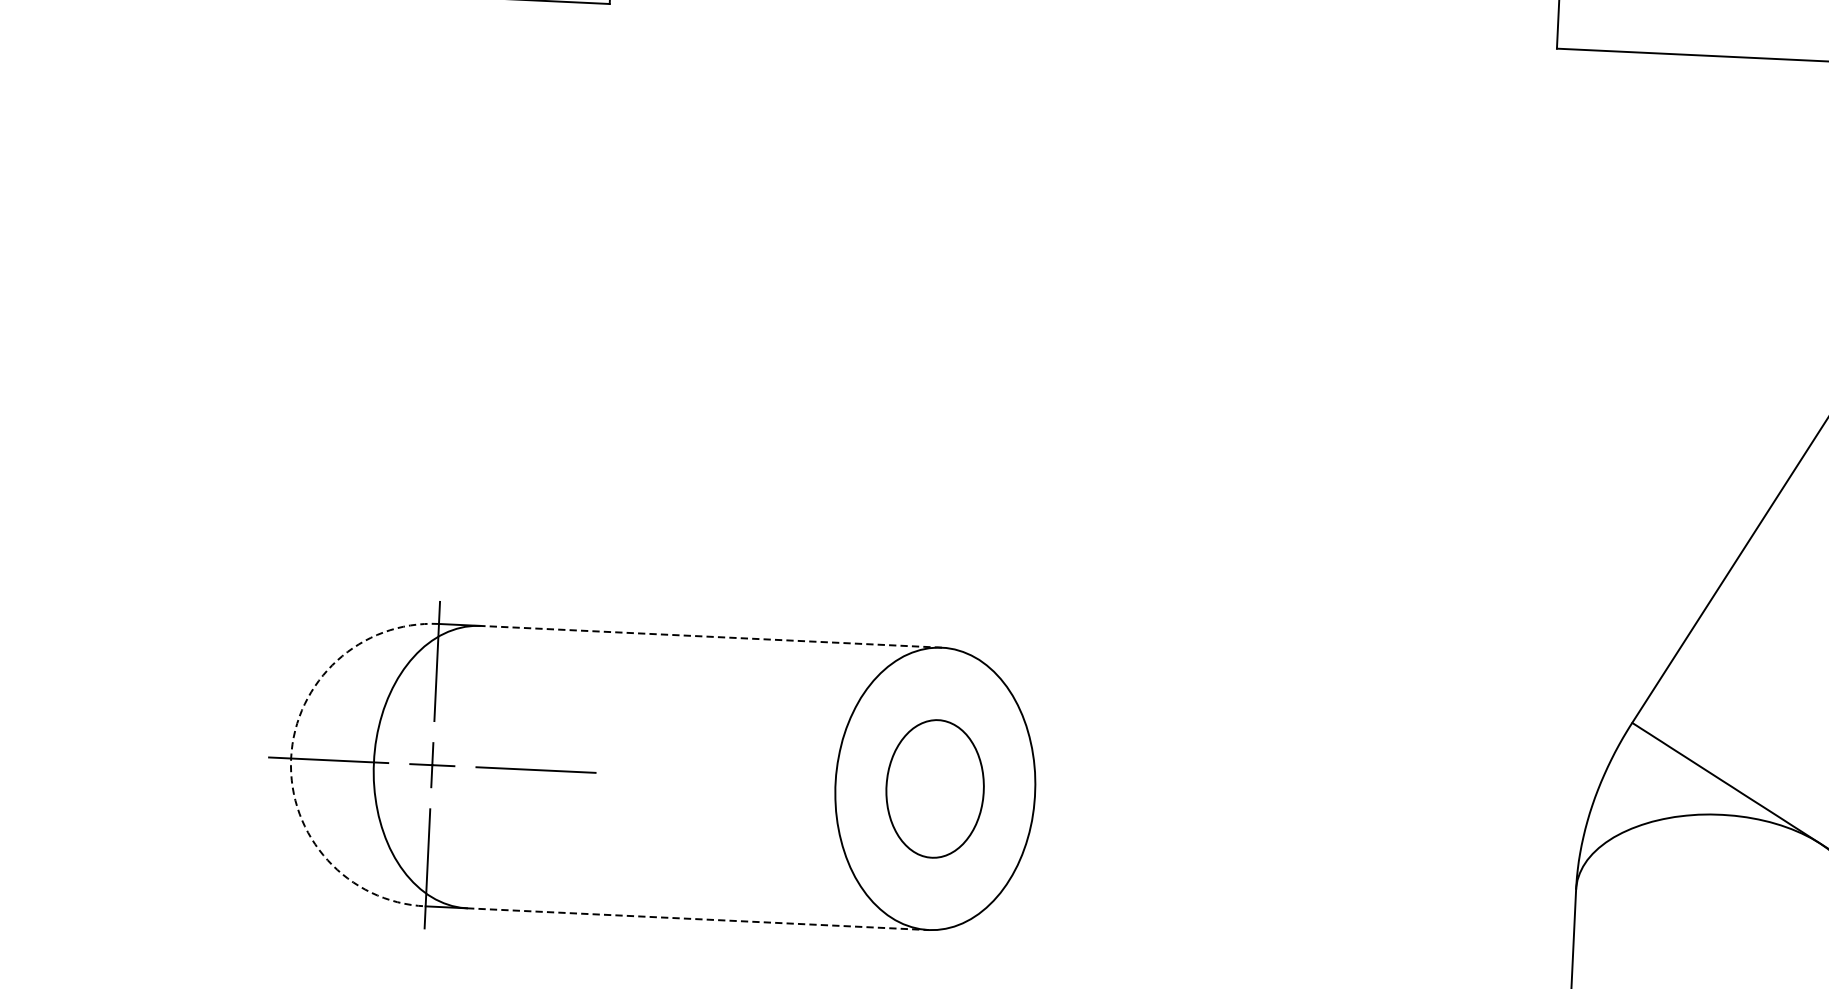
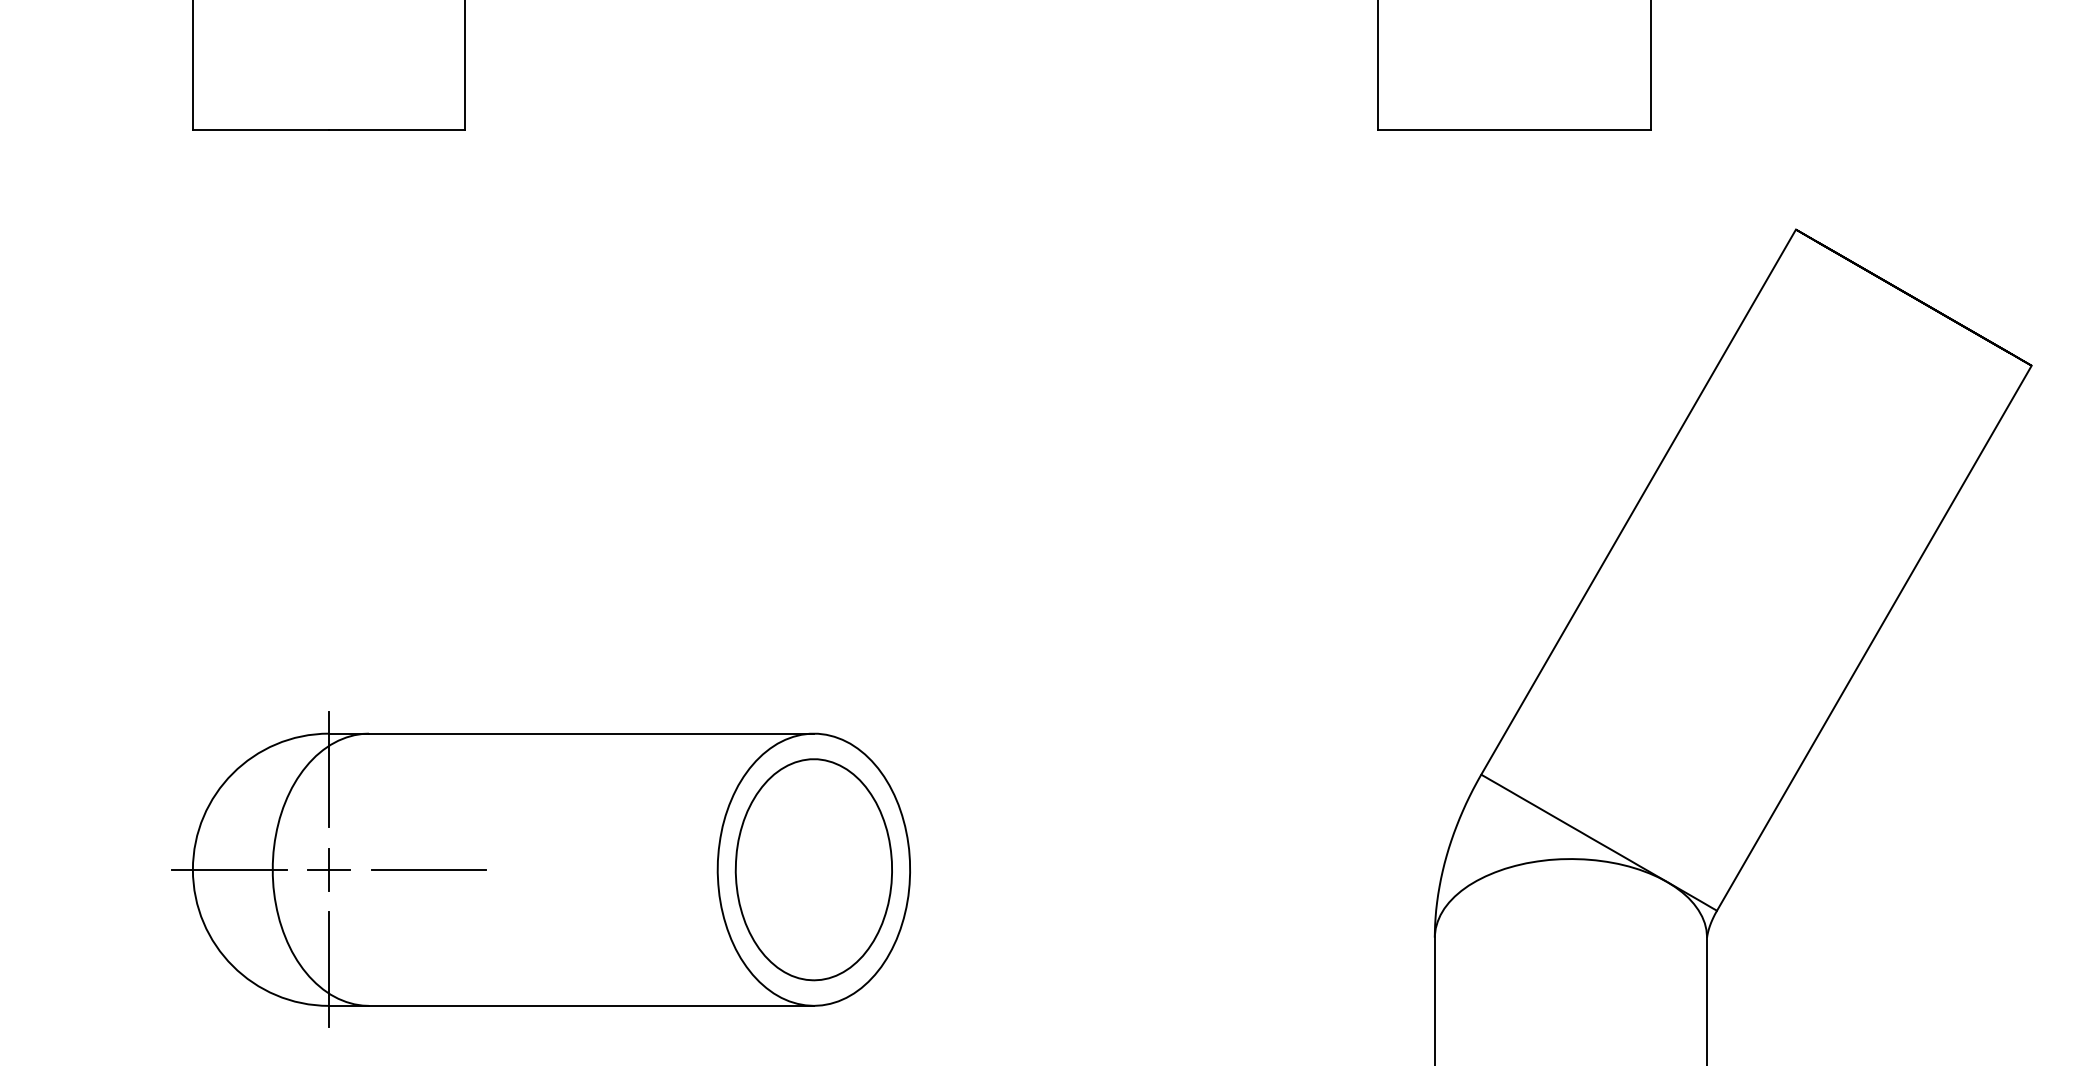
line: (710, 636) -> (590, 733), dashed -> solid
arc: (290, 758) -> (192, 869), dashed -> solid
part: (934, 788) -> (813, 869), size x1.67
line: (697, 918) -> (591, 1005), dashed -> solid

